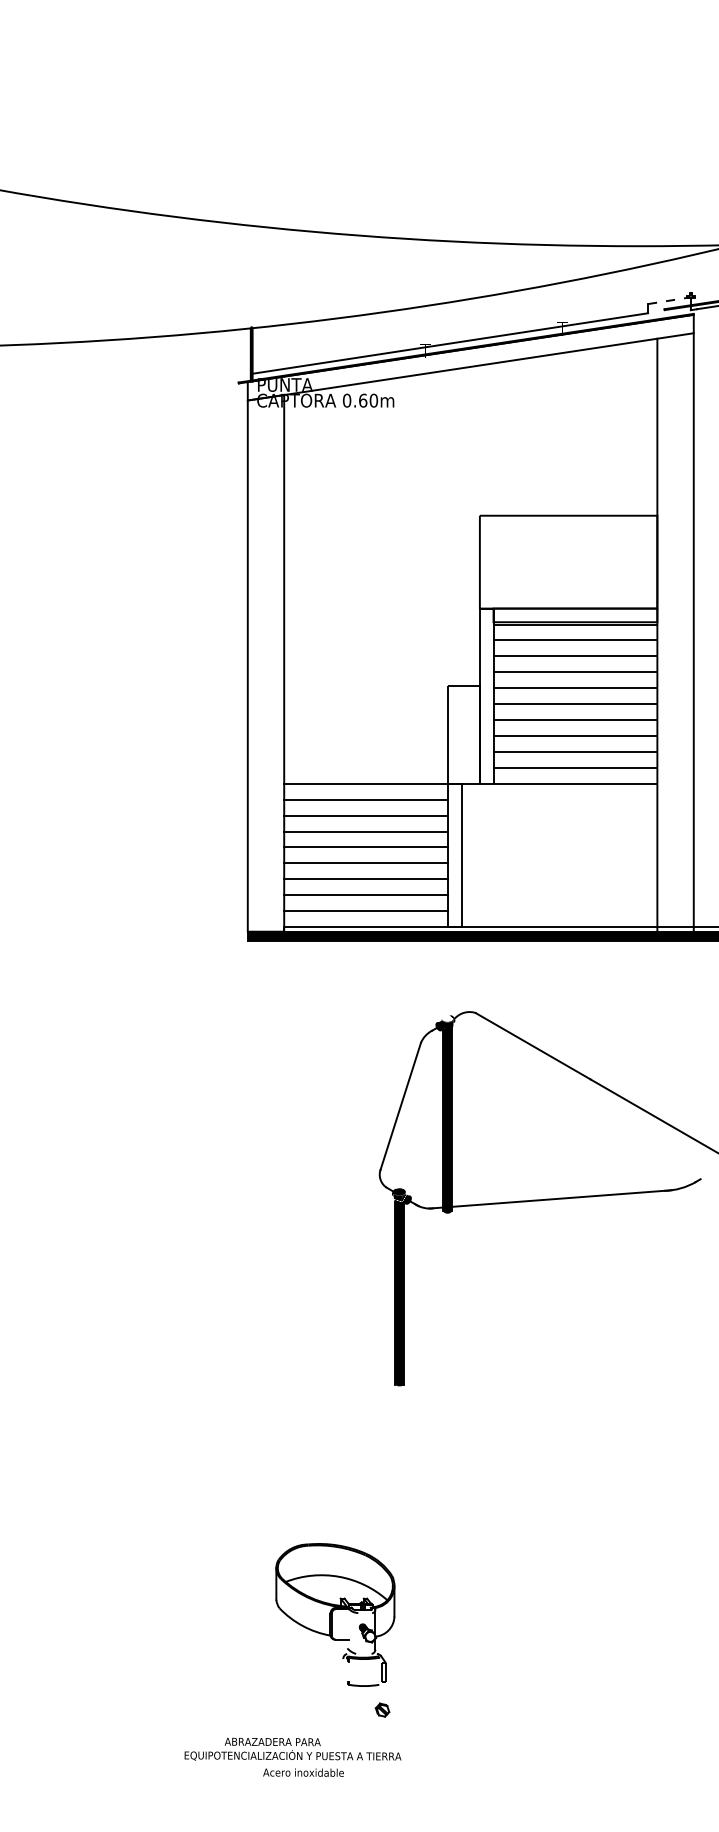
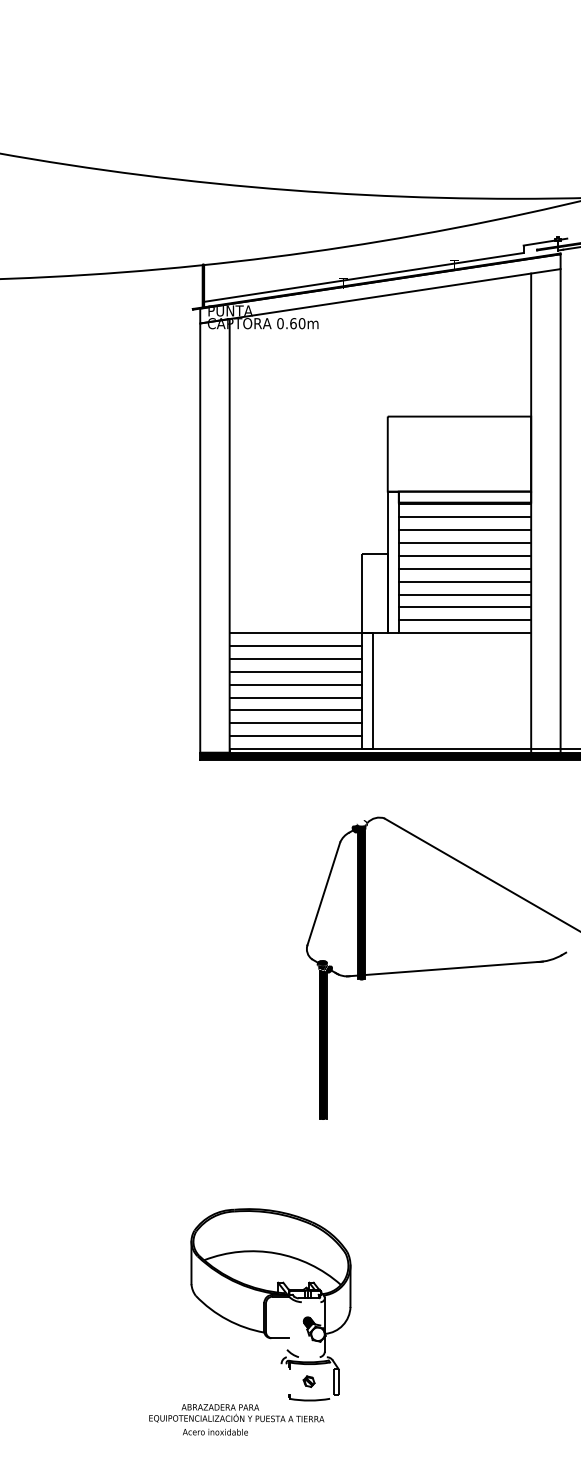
line: (675, 299) -> (545, 241), dashed -> solid
part: (335, 1614) -> (271, 1304), size x1.67
text: (303, 1772) -> (215, 1432), moved

